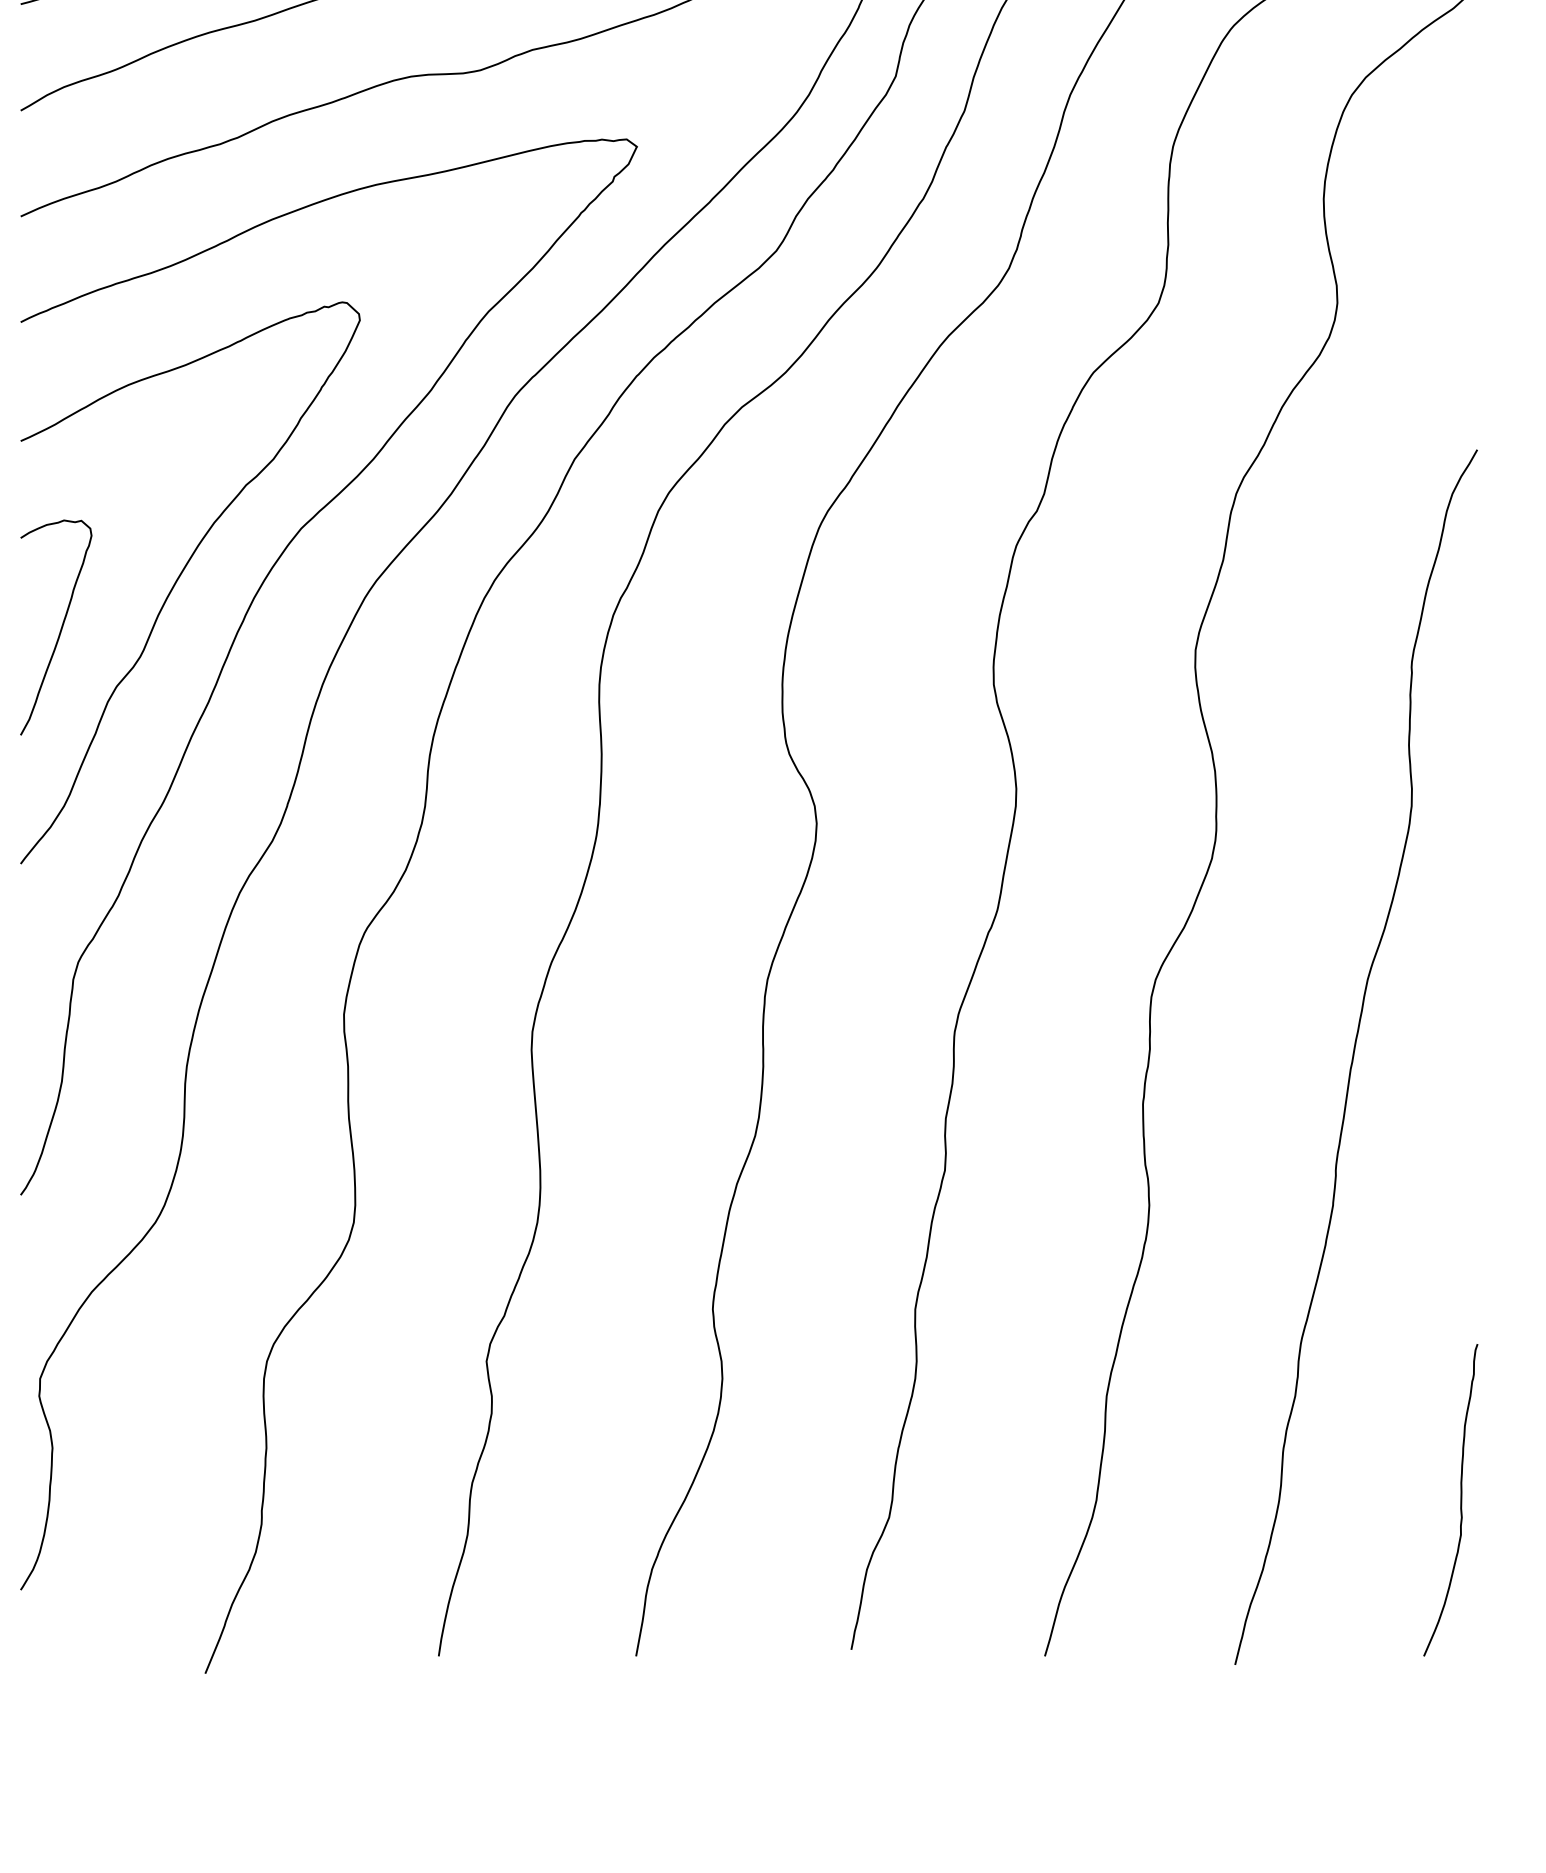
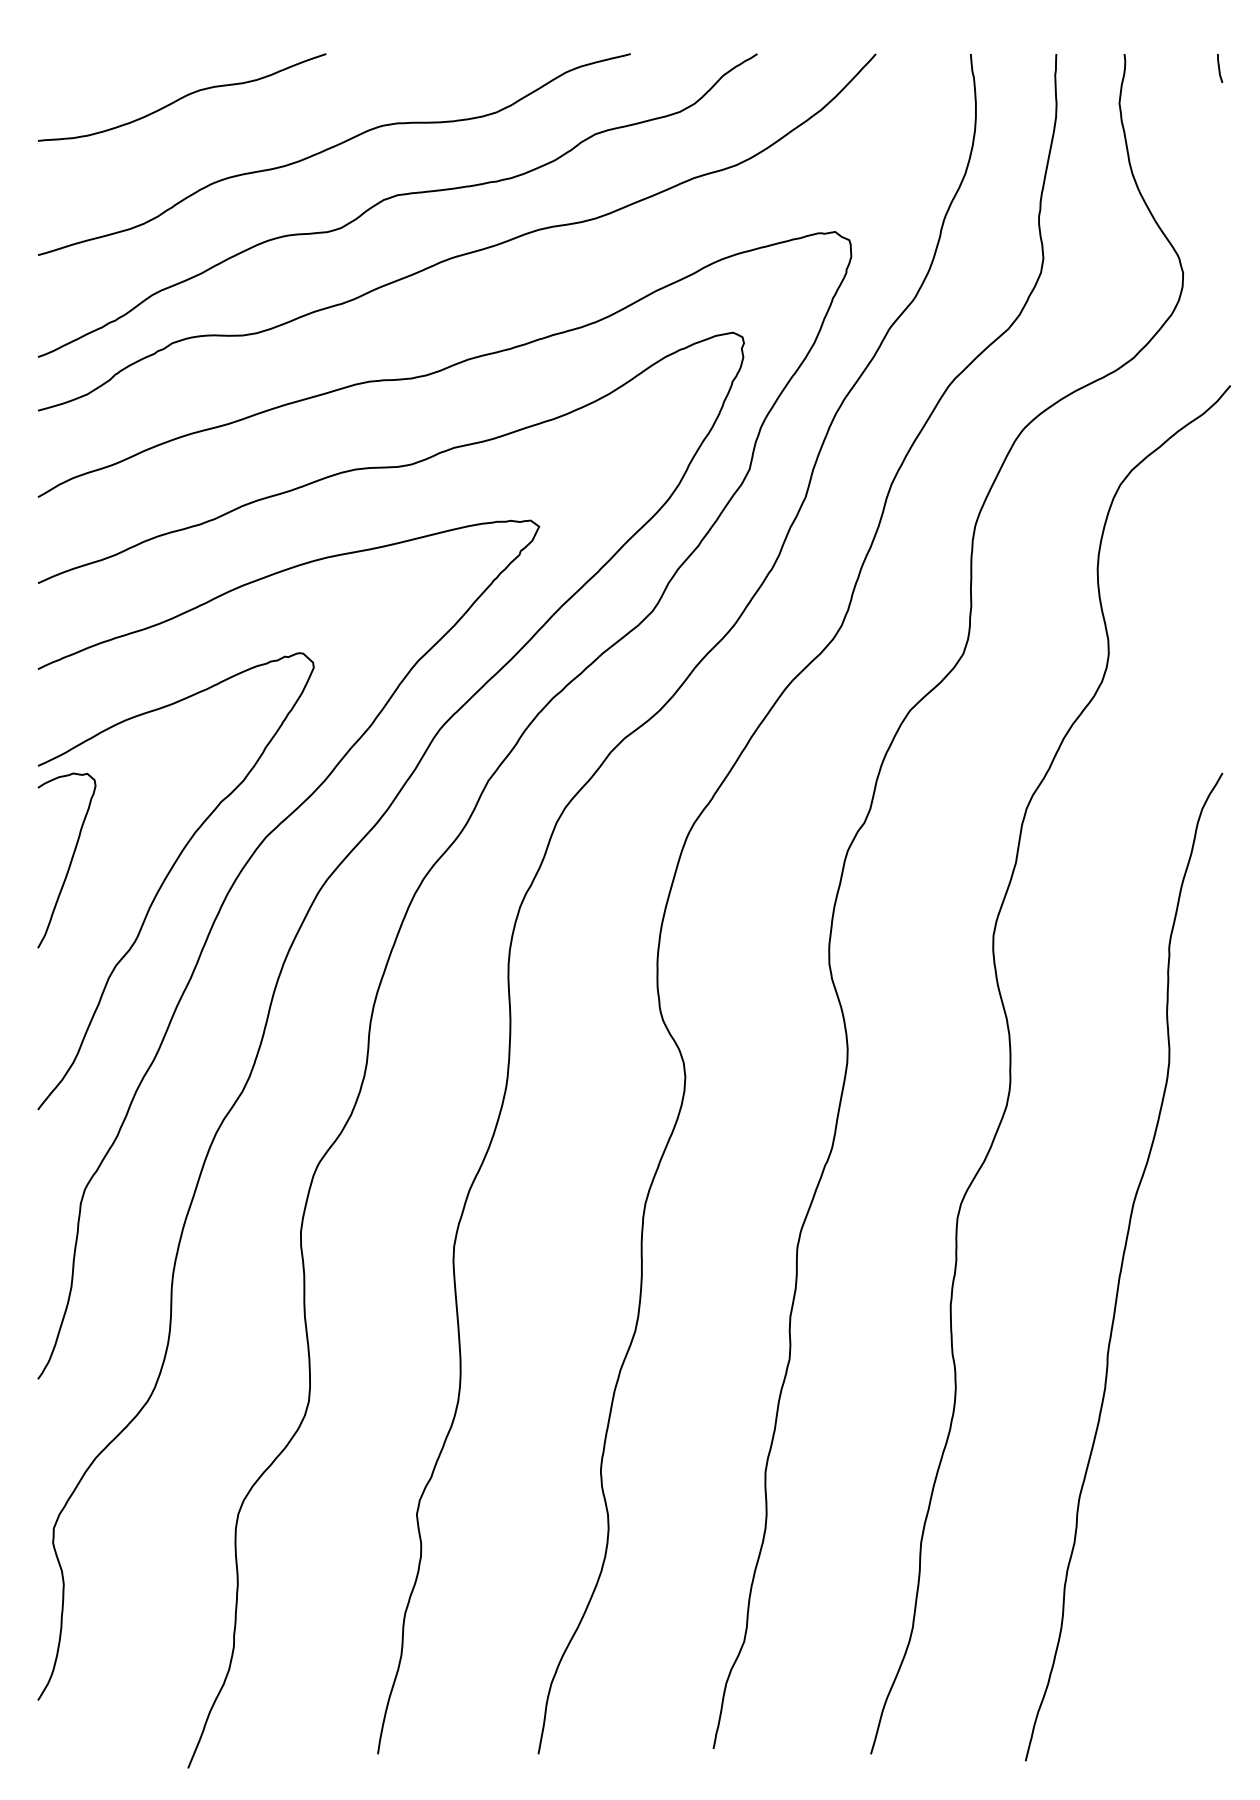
curve: (60, 627) -> (70, 860), moved
curve: (1459, 1500) -> (1208, 1627), removed

